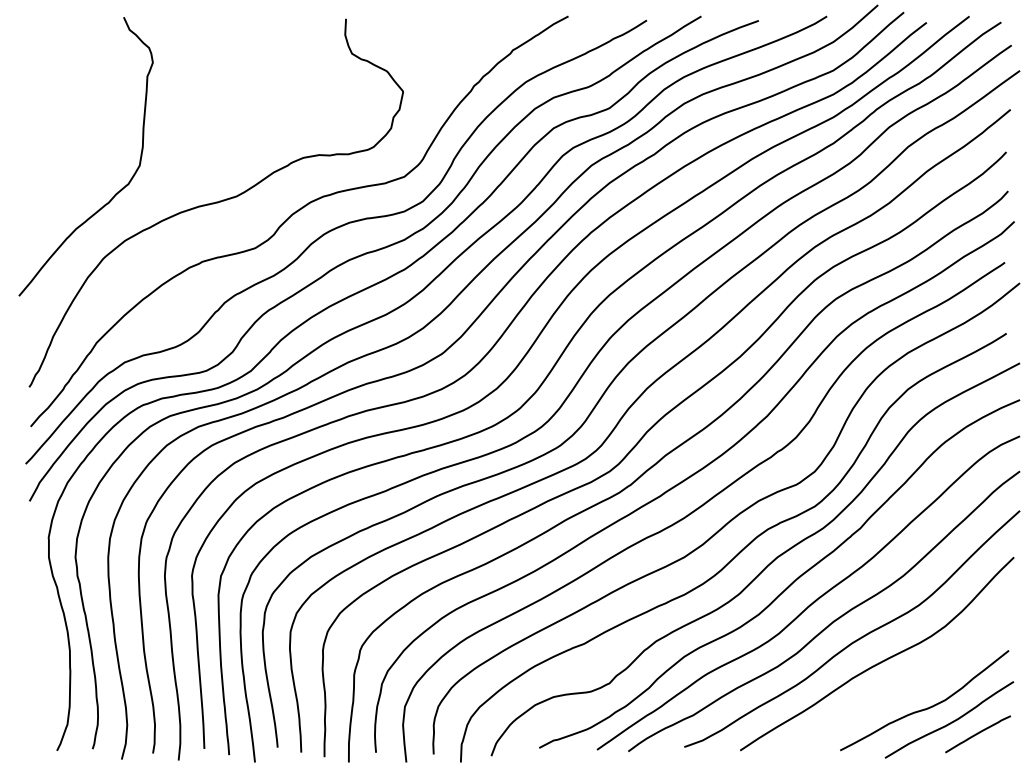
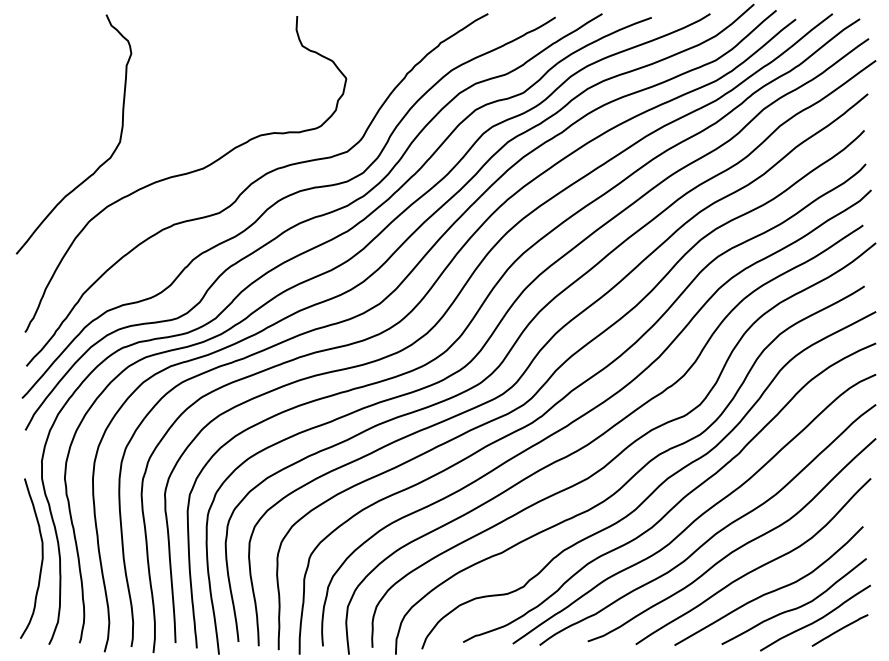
curve: (48, 650) -> (41, 558), added
curve: (895, 688) -> (769, 591), added

